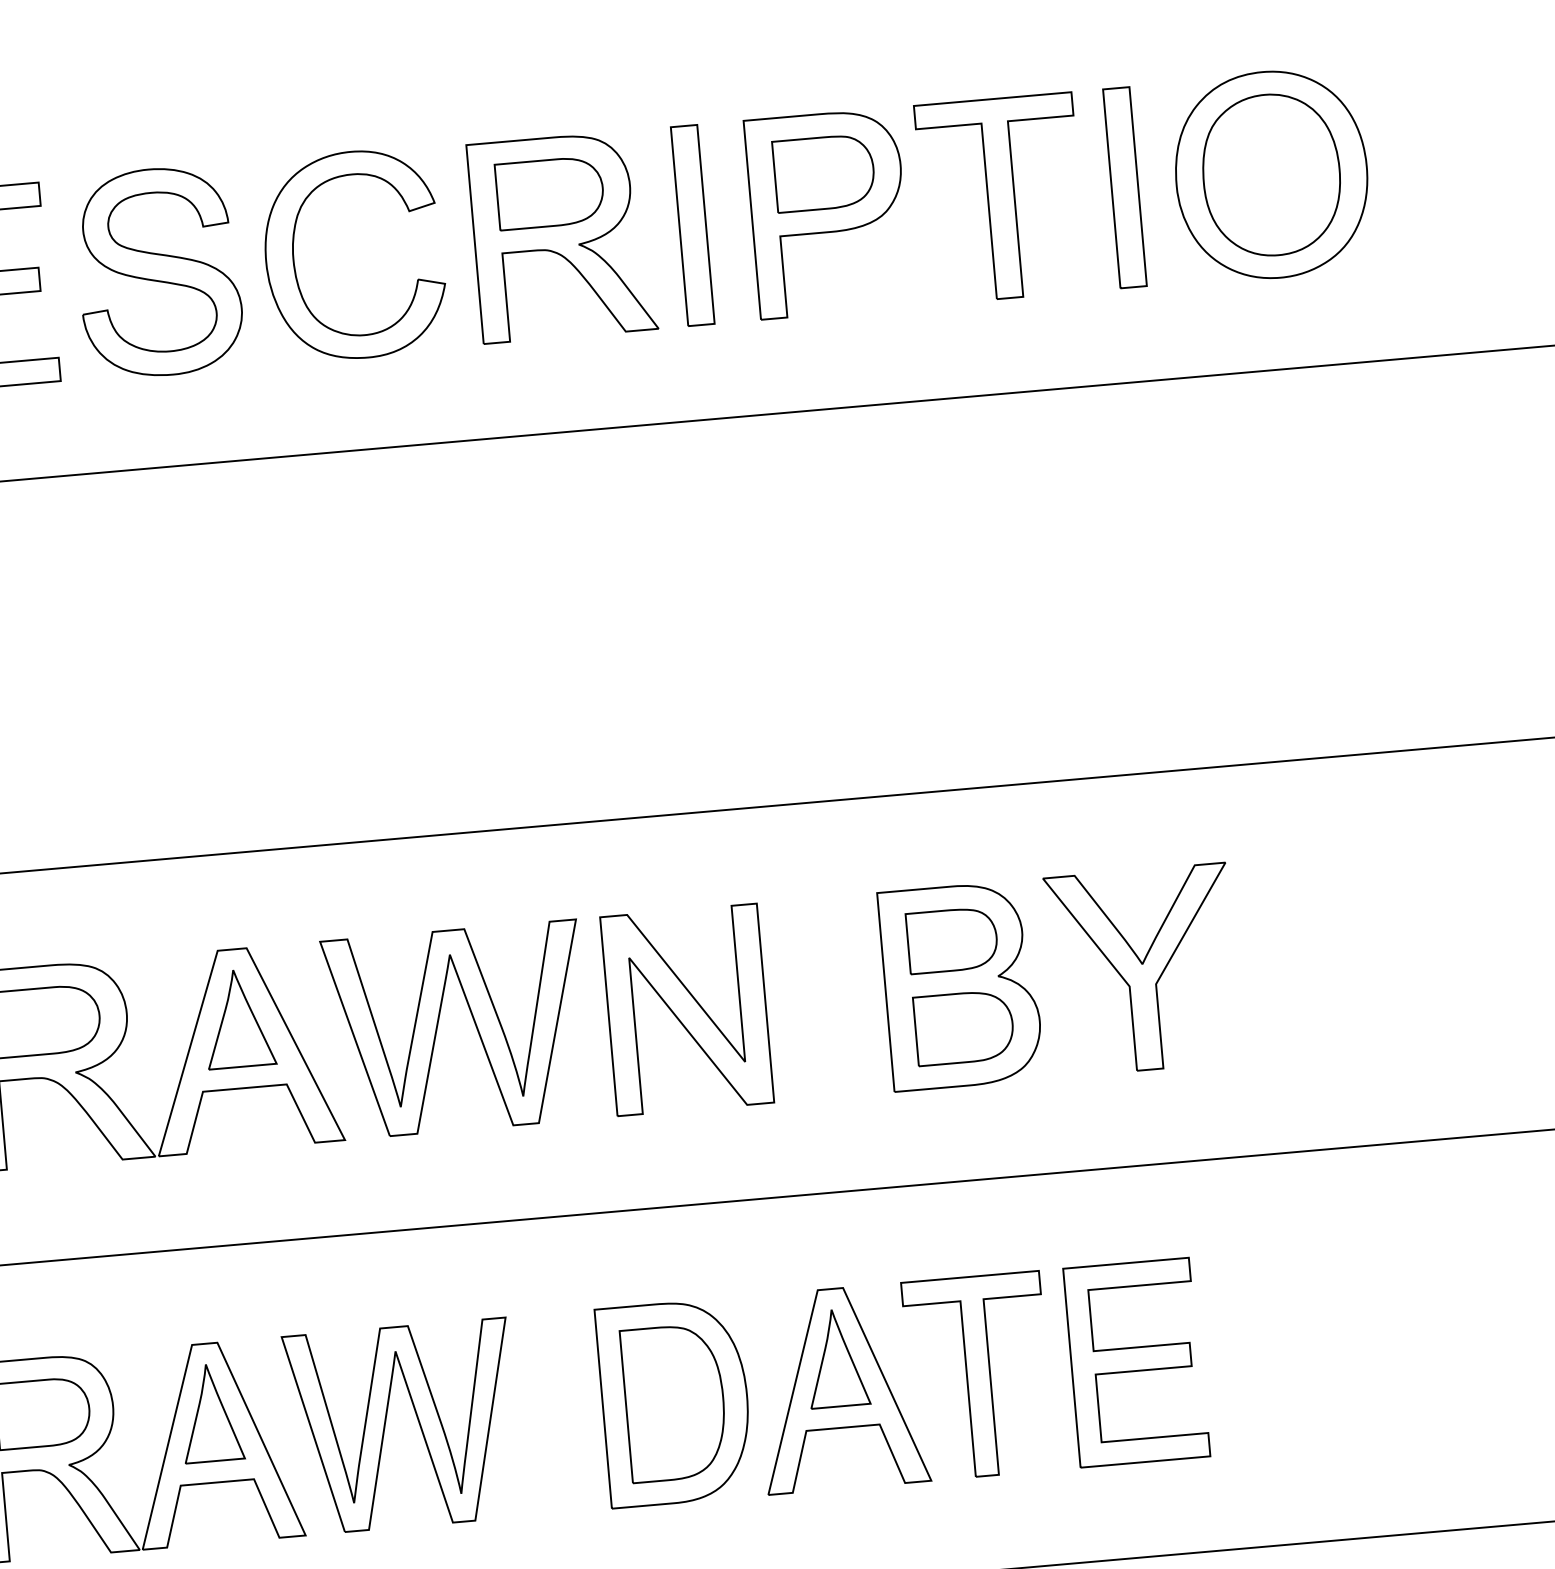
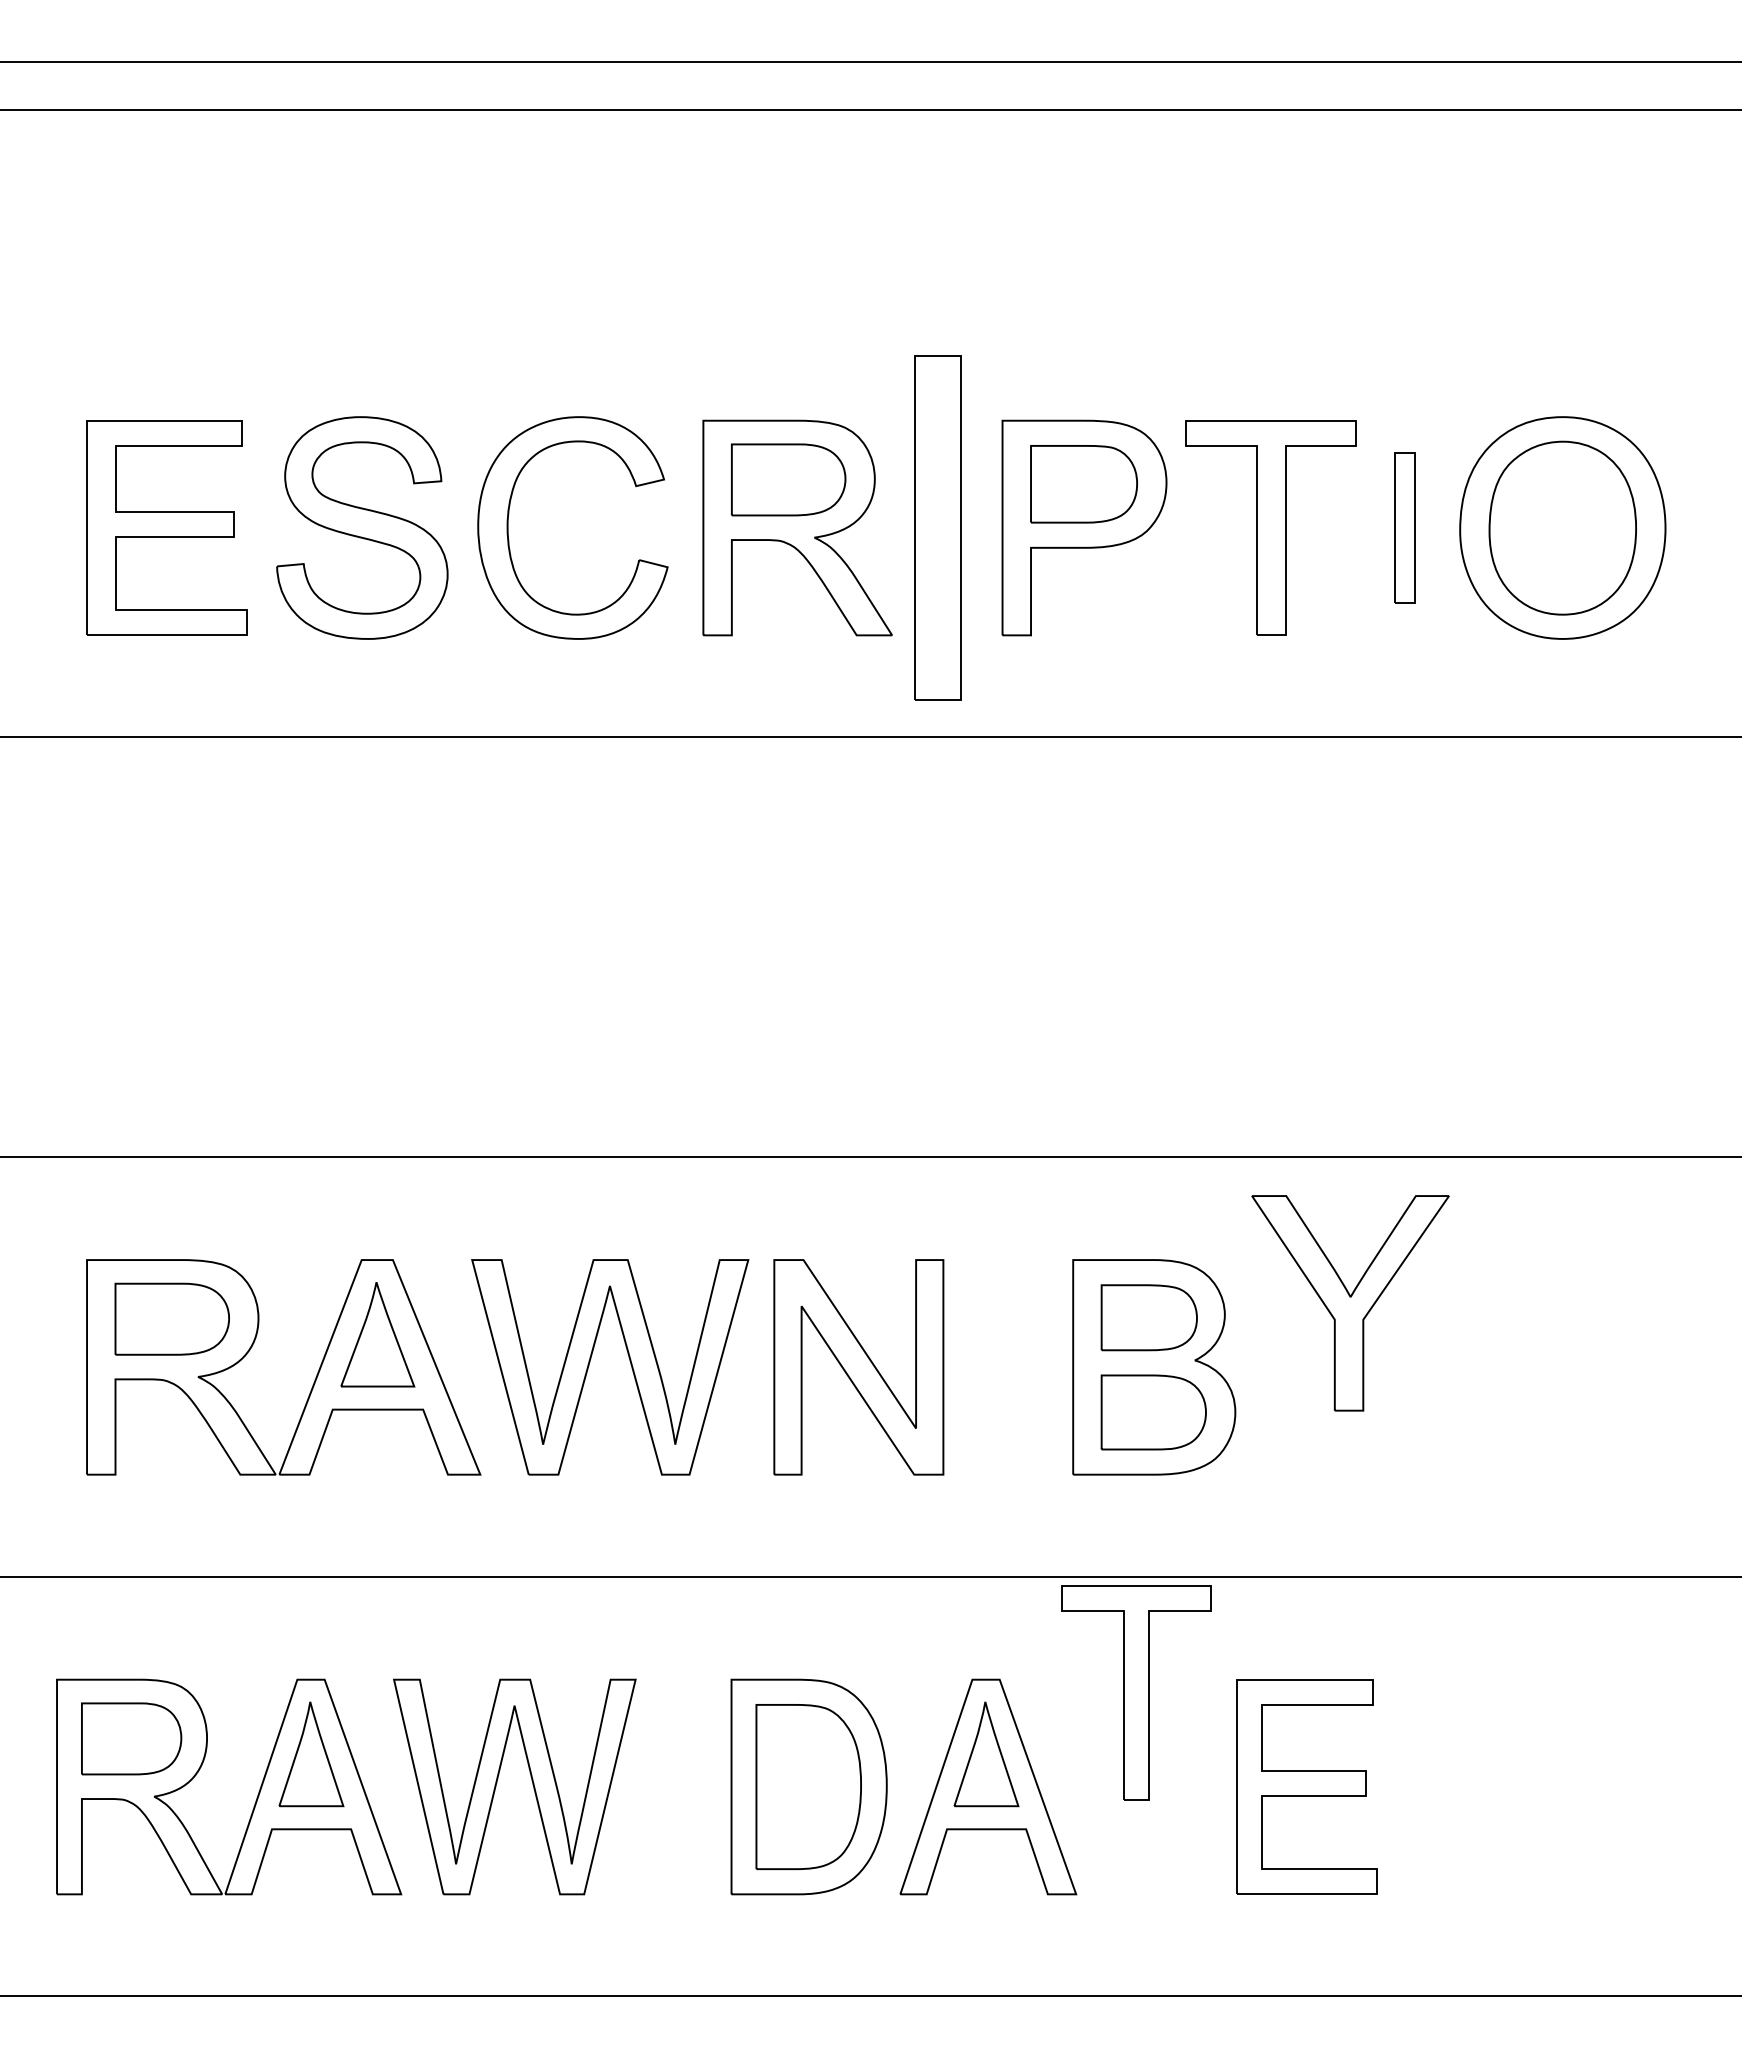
part: (1124, 187) -> (1404, 527), size x0.7
part: (692, 225) -> (938, 527), size x1.6
part: (1142, 970) -> (1350, 1303), moved
part: (978, 1375) -> (1136, 1692), moved

